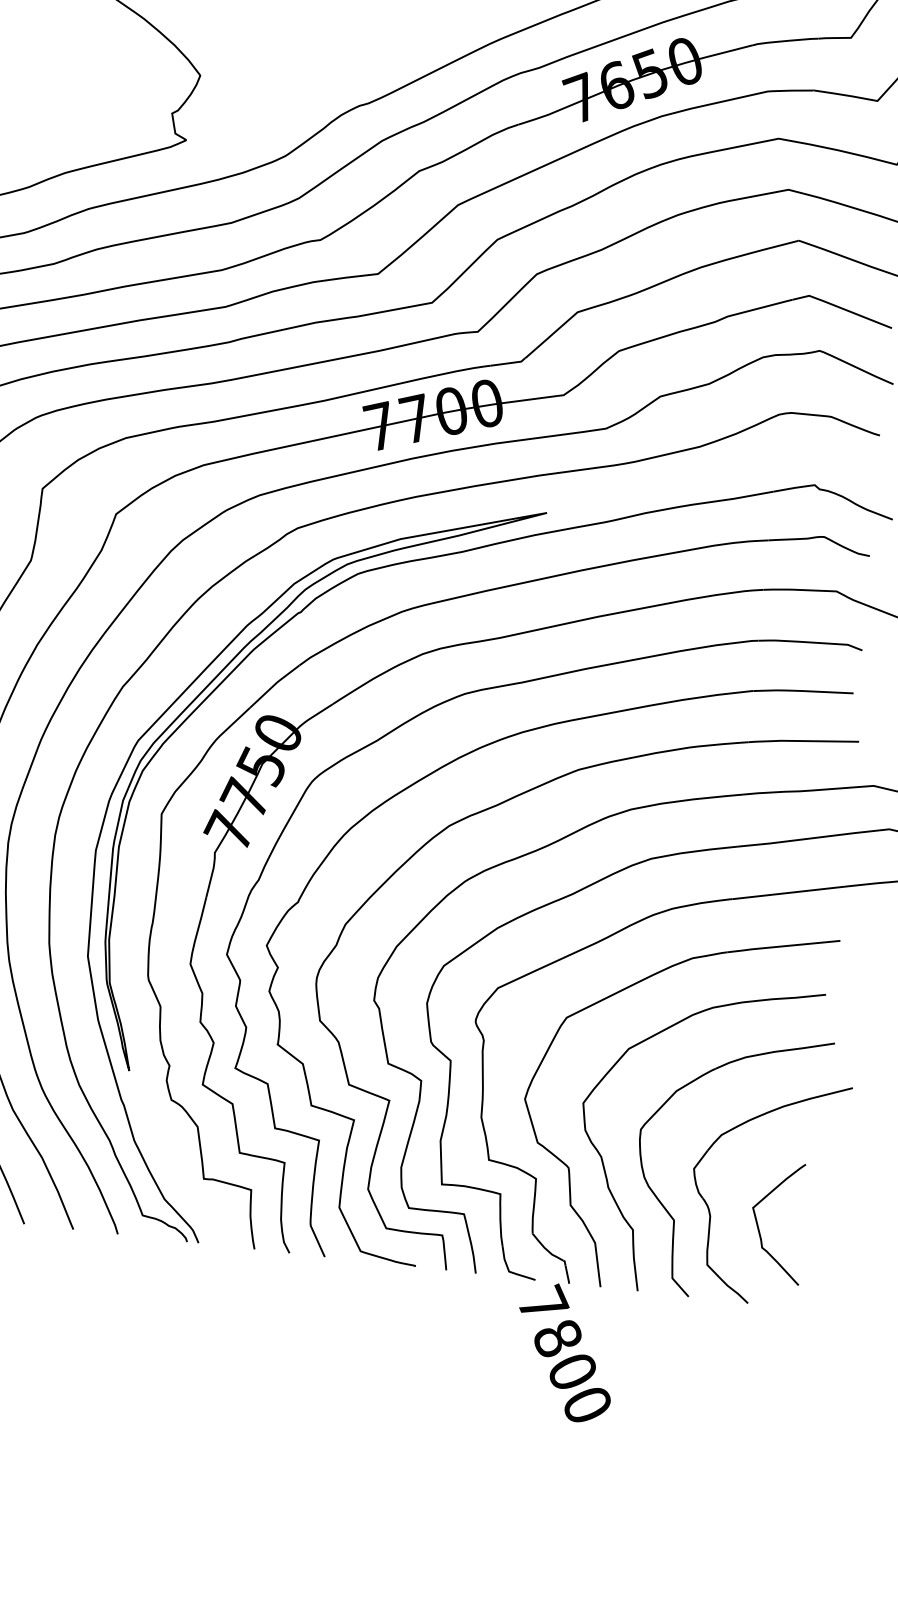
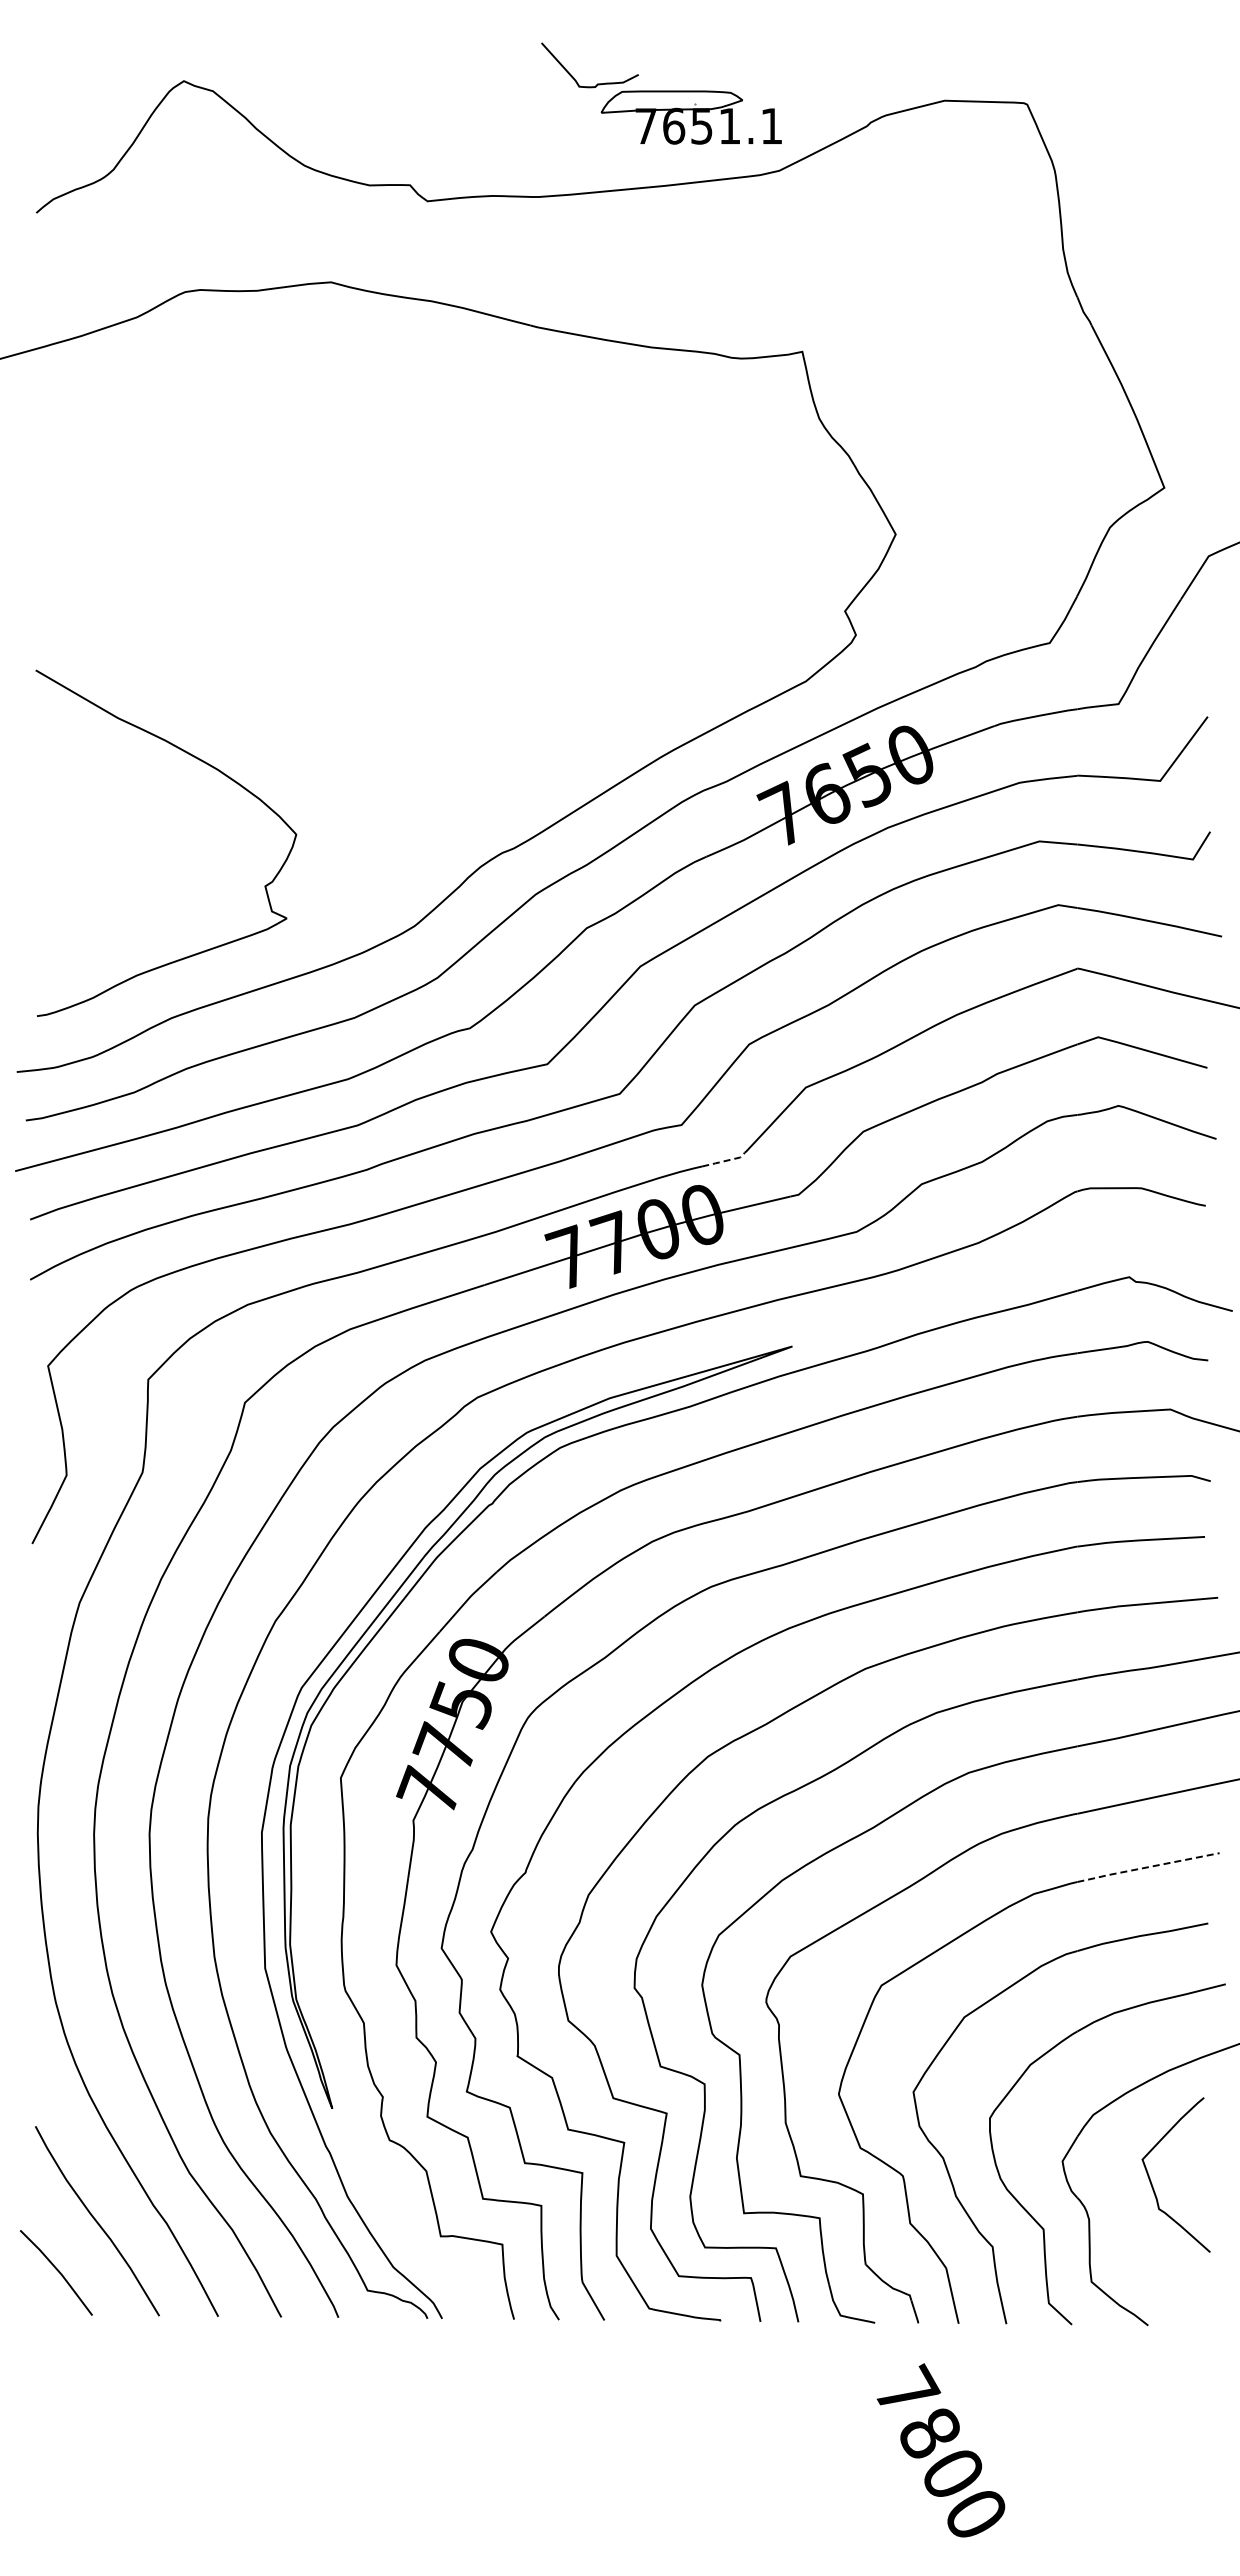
line: (509, 363) -> (725, 1161), solid -> dashed
line: (783, 946) -> (1147, 1867), solid -> dashed
curve: (759, 1227) -> (1152, 2183), moved
text: (564, 1352) -> (940, 2450), moved

